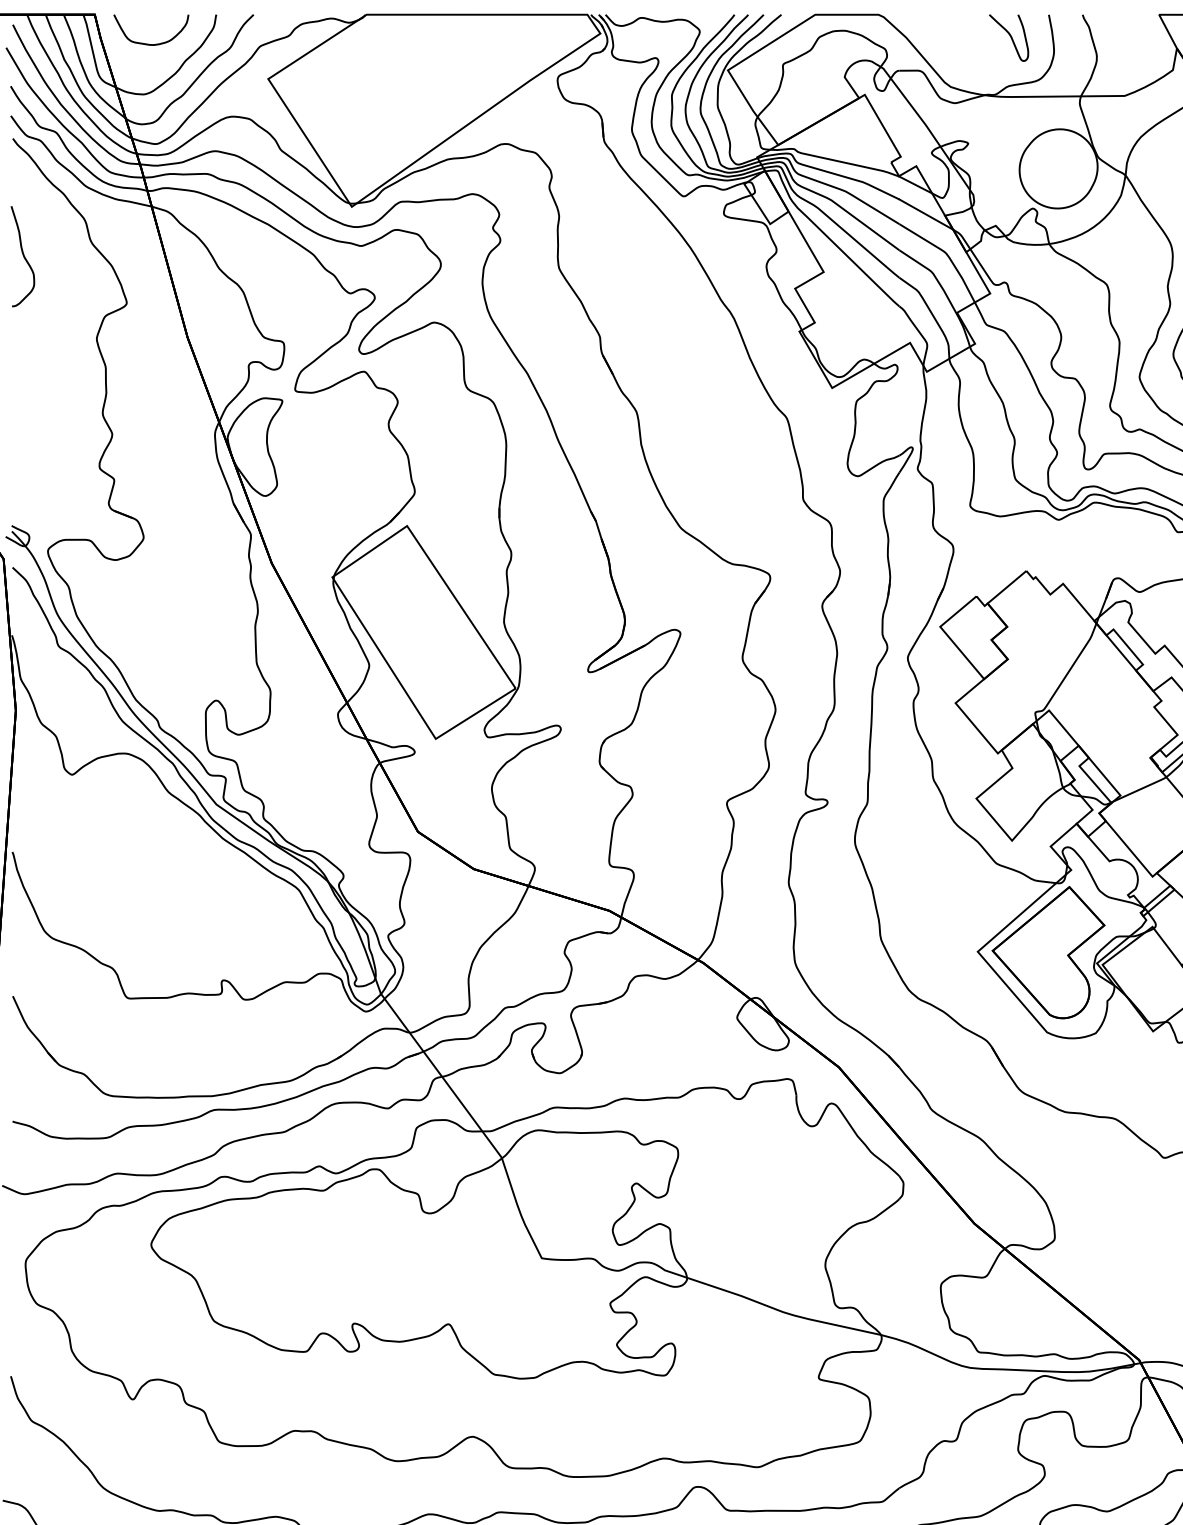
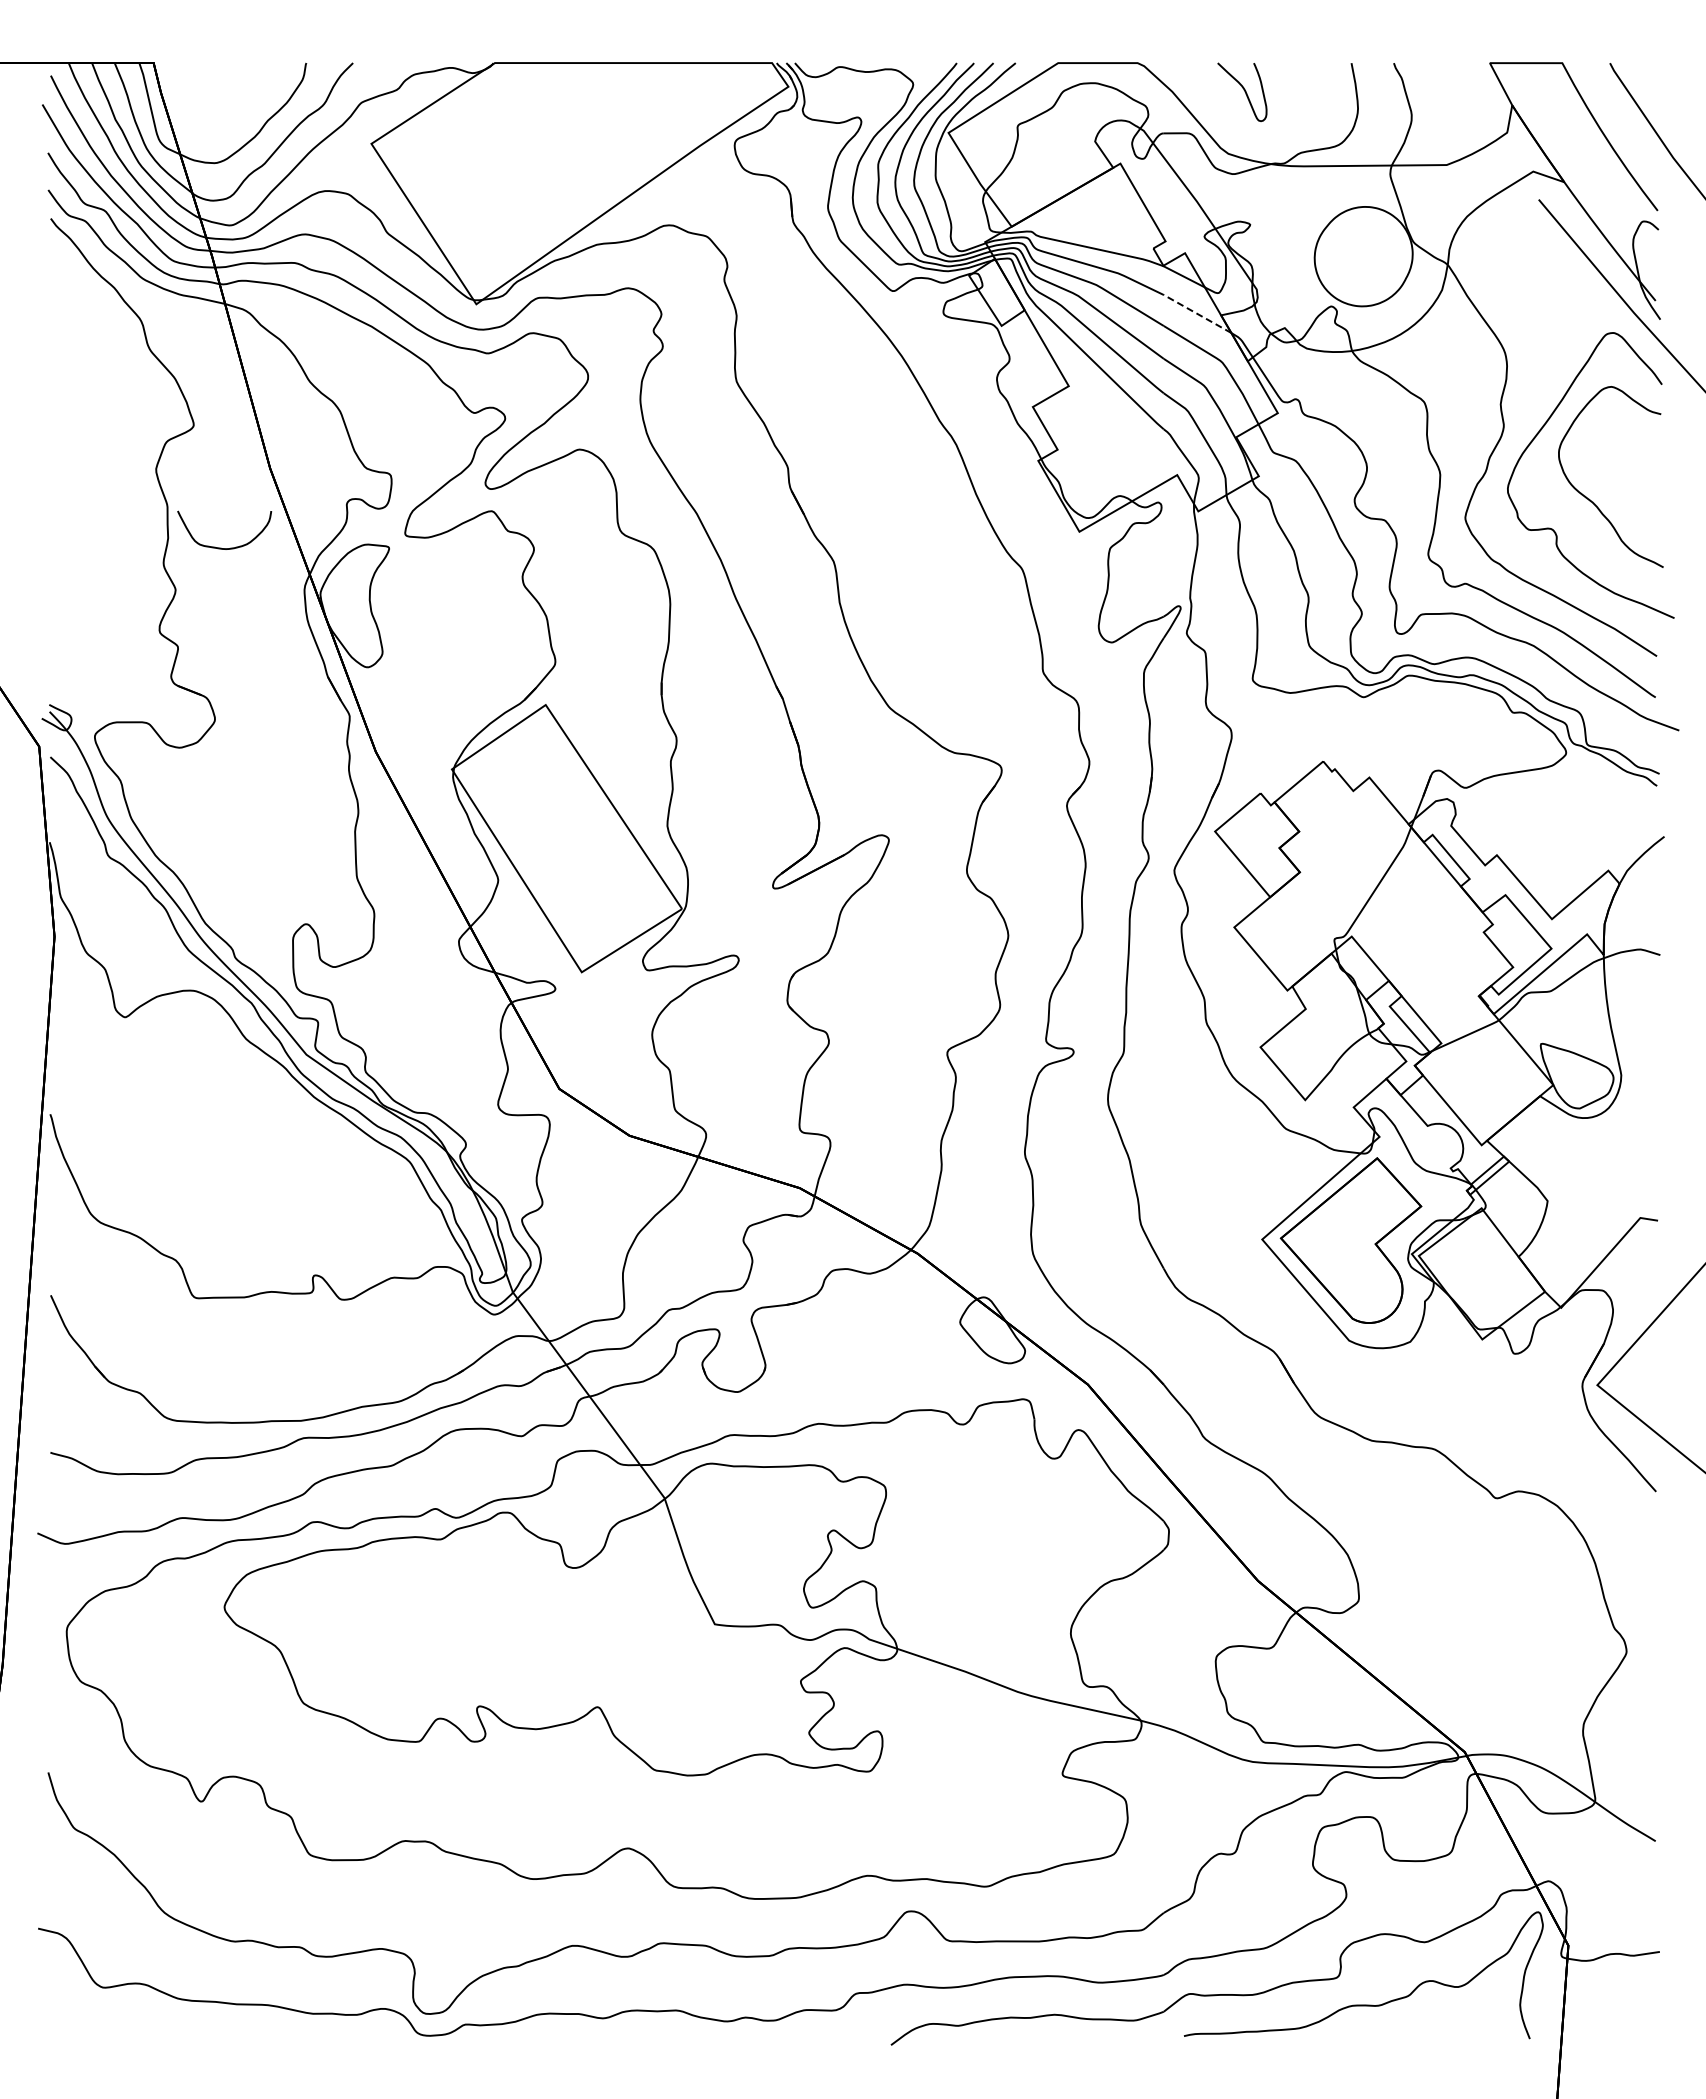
curve: (1010, 38) -> (1244, 92), moved
curve: (148, 43) -> (221, 547), moved
line: (926, 214) -> (1197, 313), solid -> dashed
curve: (23, 256) -> (63, 366), removed

